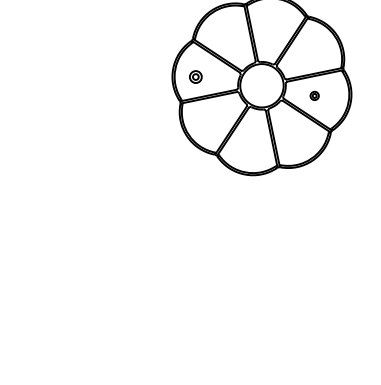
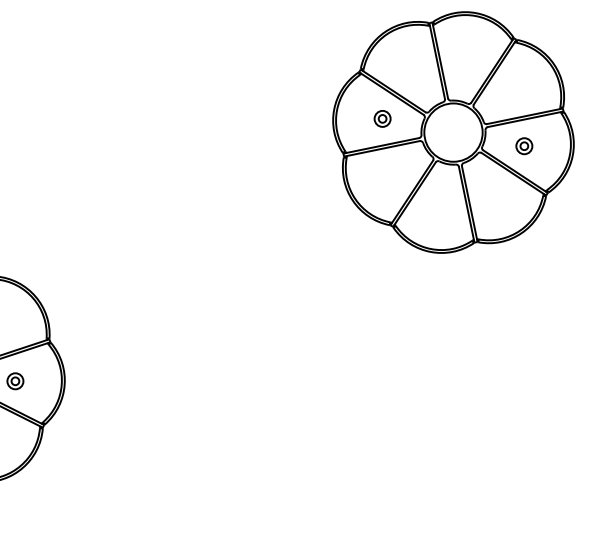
part: (195, 76) -> (382, 118), moved
part: (314, 96) -> (524, 146), size x1.43

